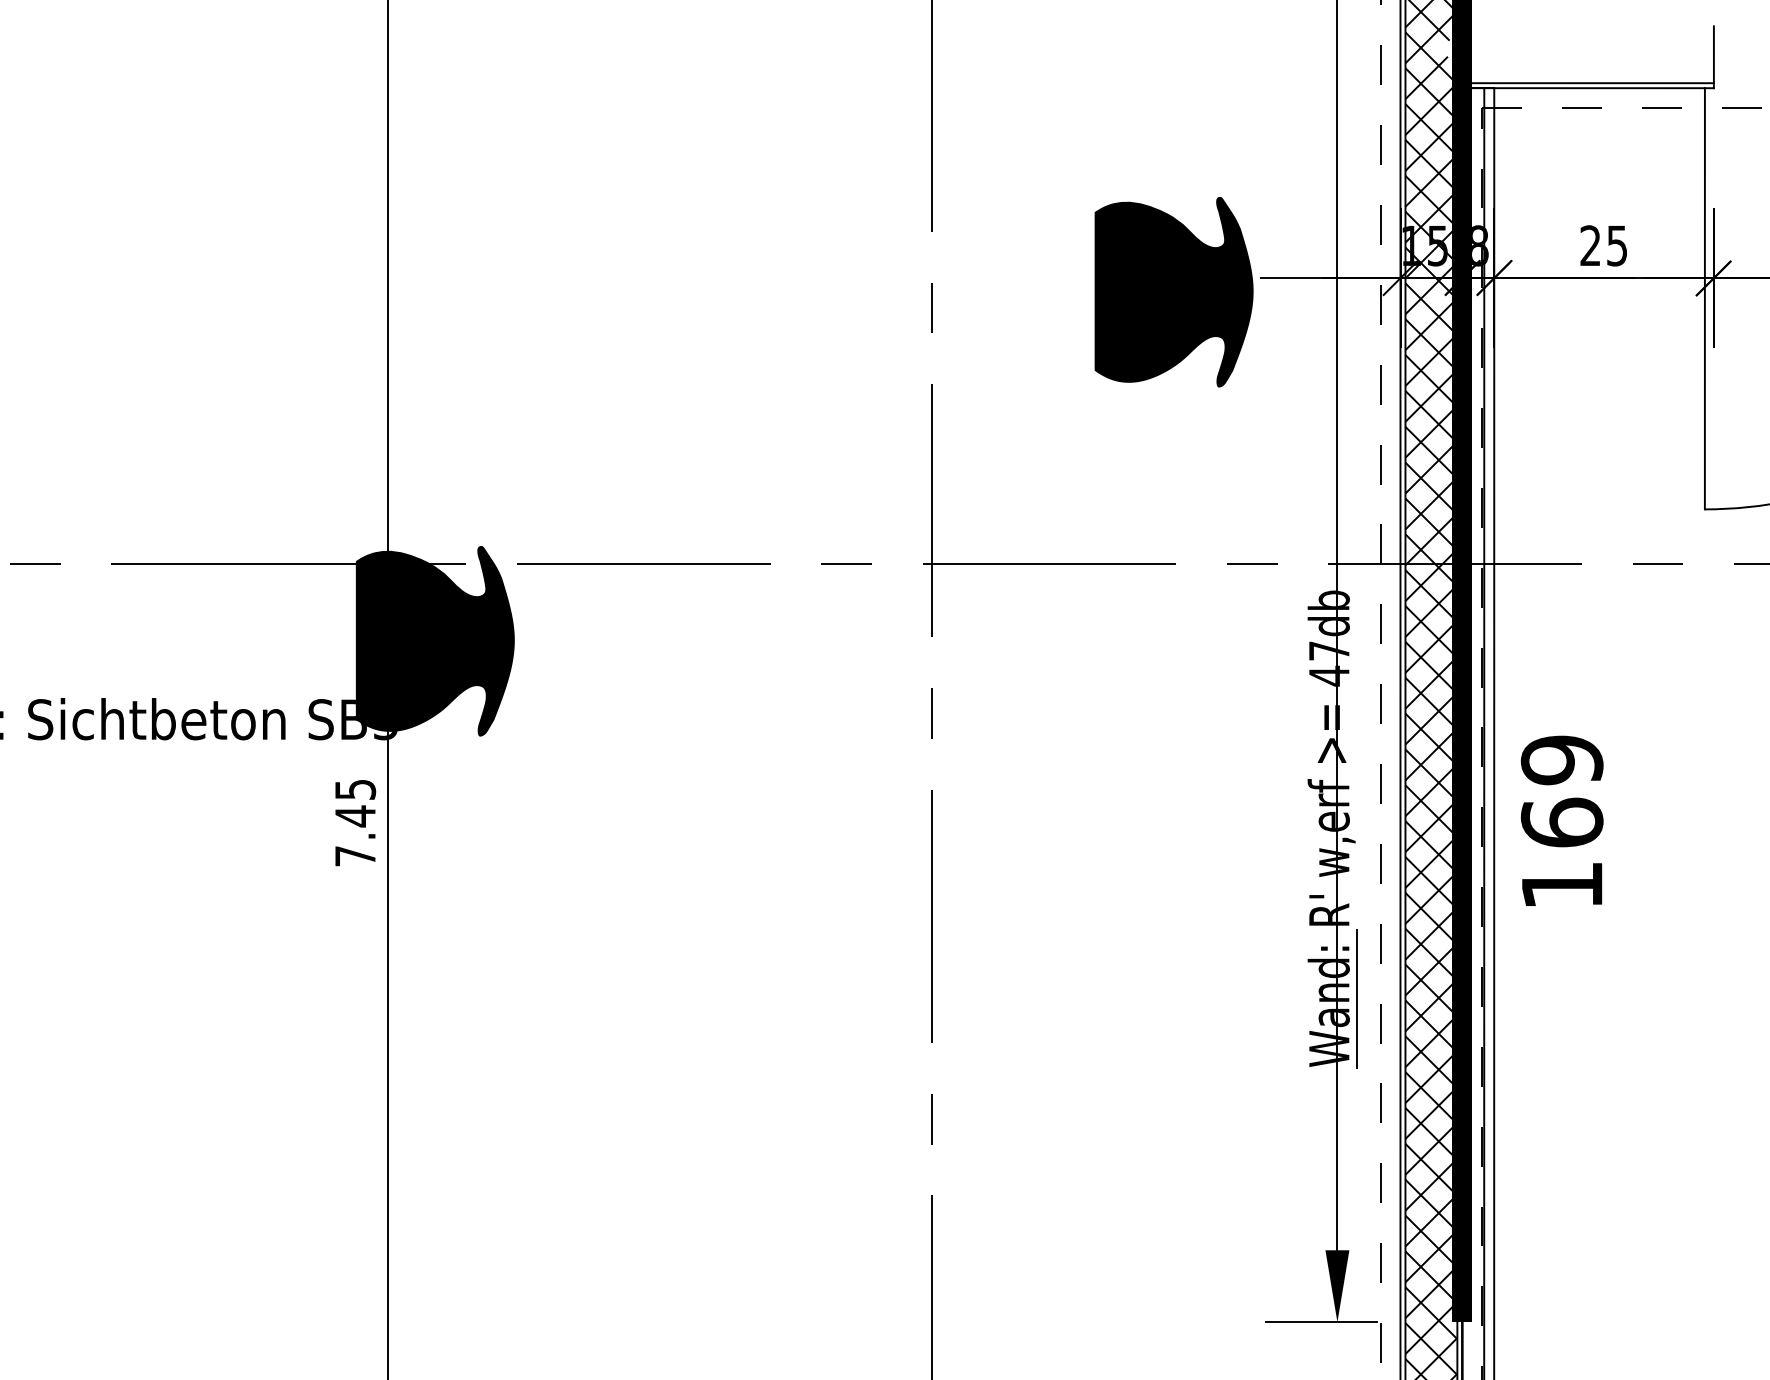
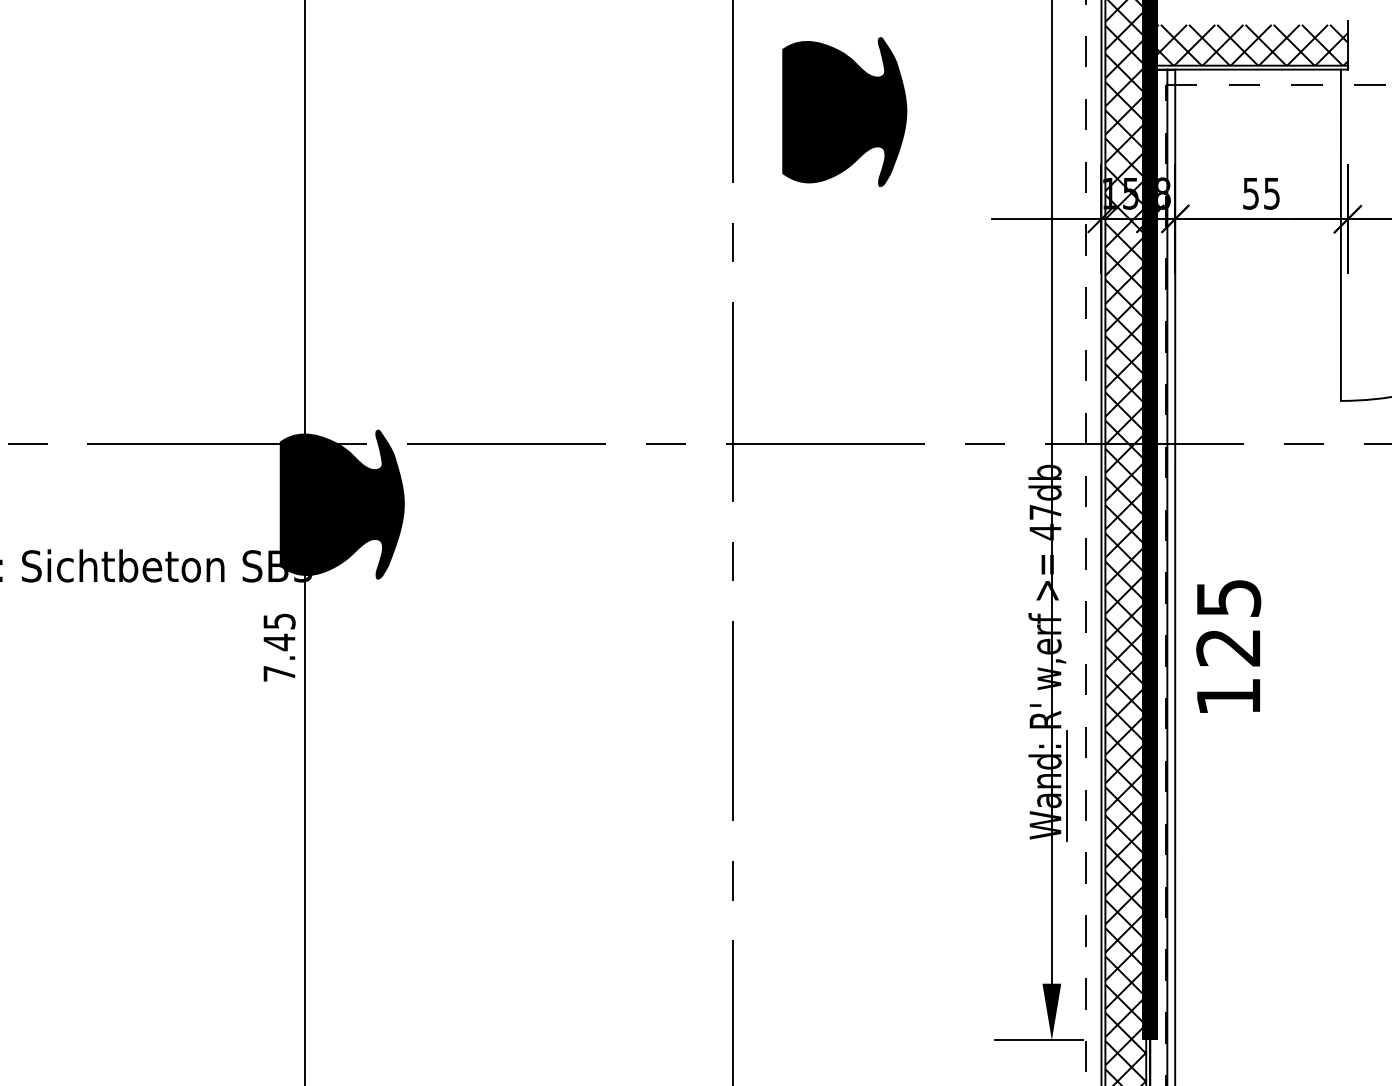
hatch: (1580, 57) -> (1243, 45), added
text: (1590, 245) -> (1250, 193), 25 -> 55
part: (1173, 292) -> (844, 112), moved
text: (1561, 791) -> (1228, 622), 169 -> 125

